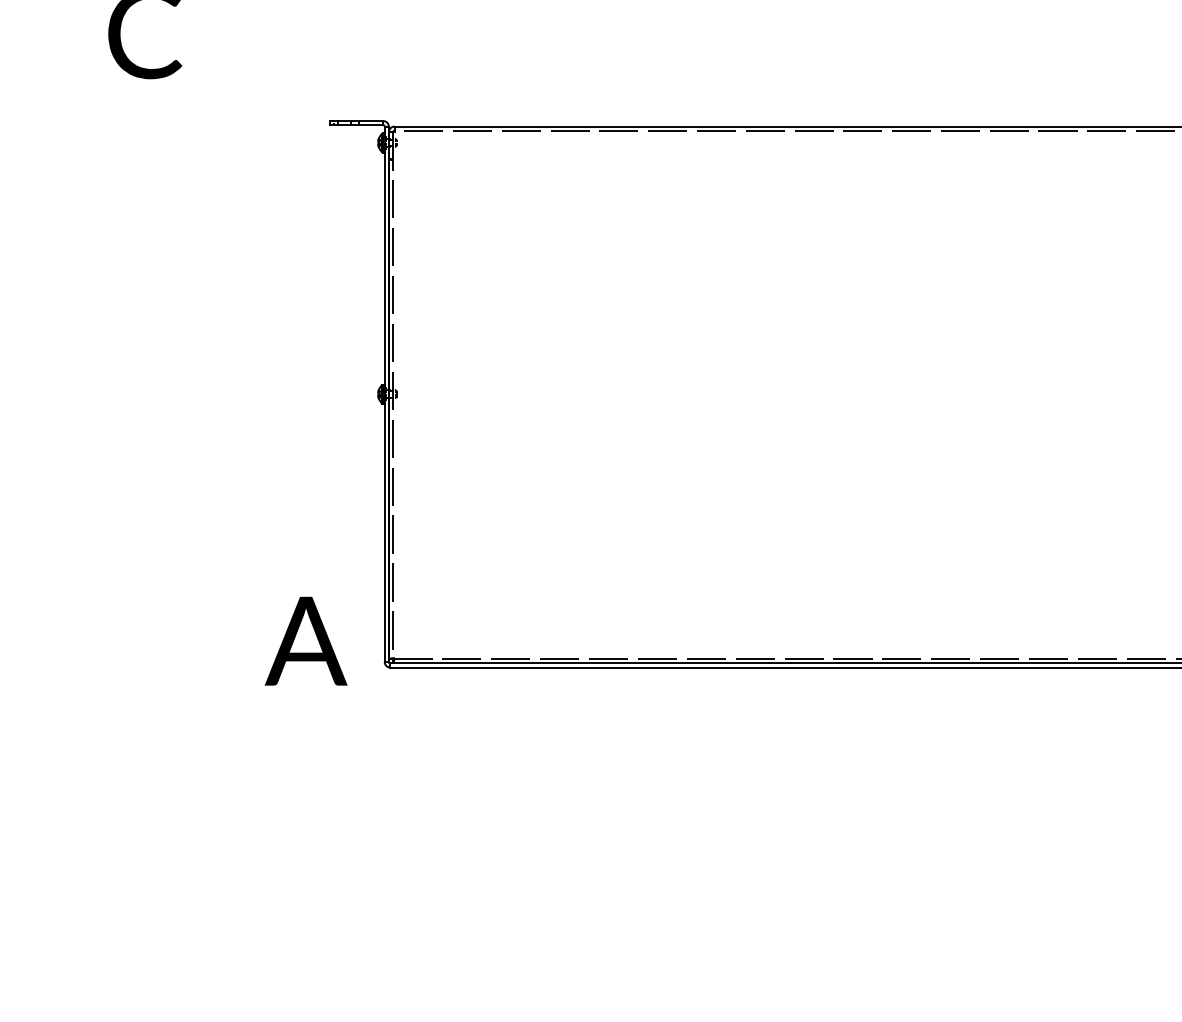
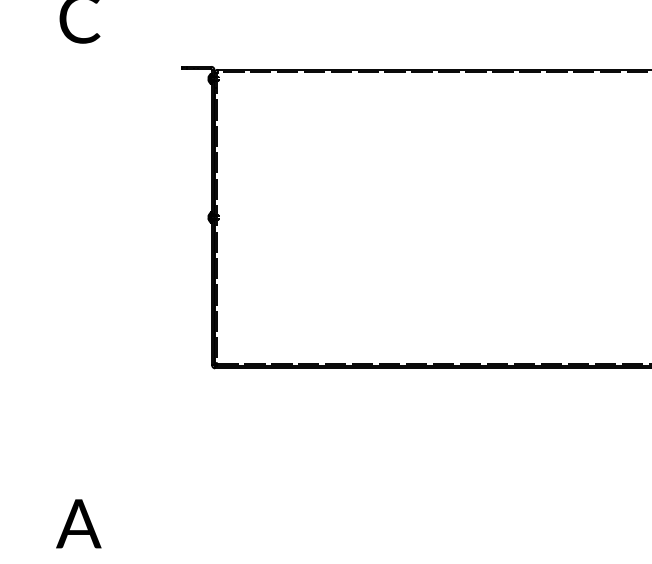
text: (305, 640) -> (78, 523), moved

